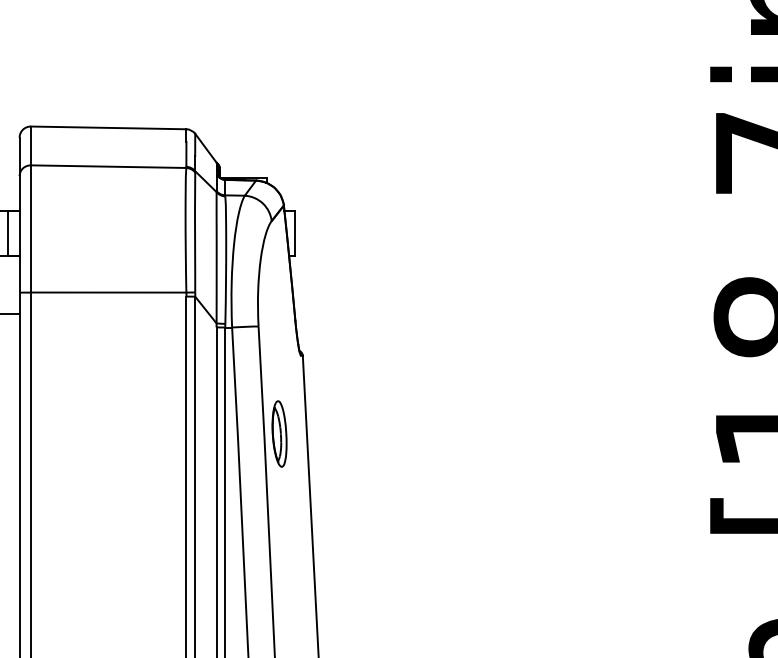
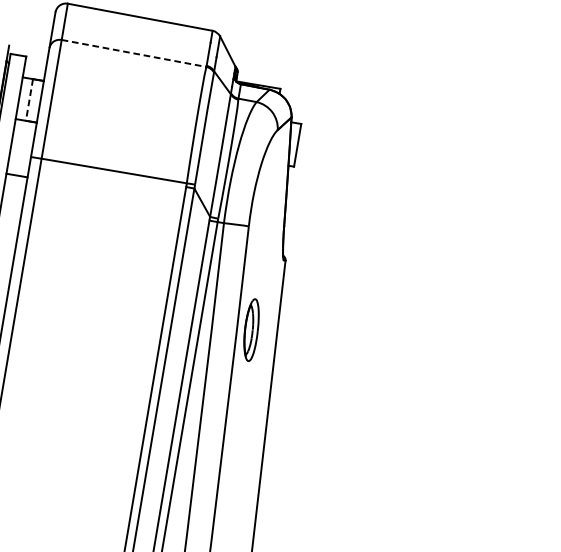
line: (108, 166) -> (133, 53), solid -> dashed
line: (7, 234) -> (28, 100), solid -> dashed

